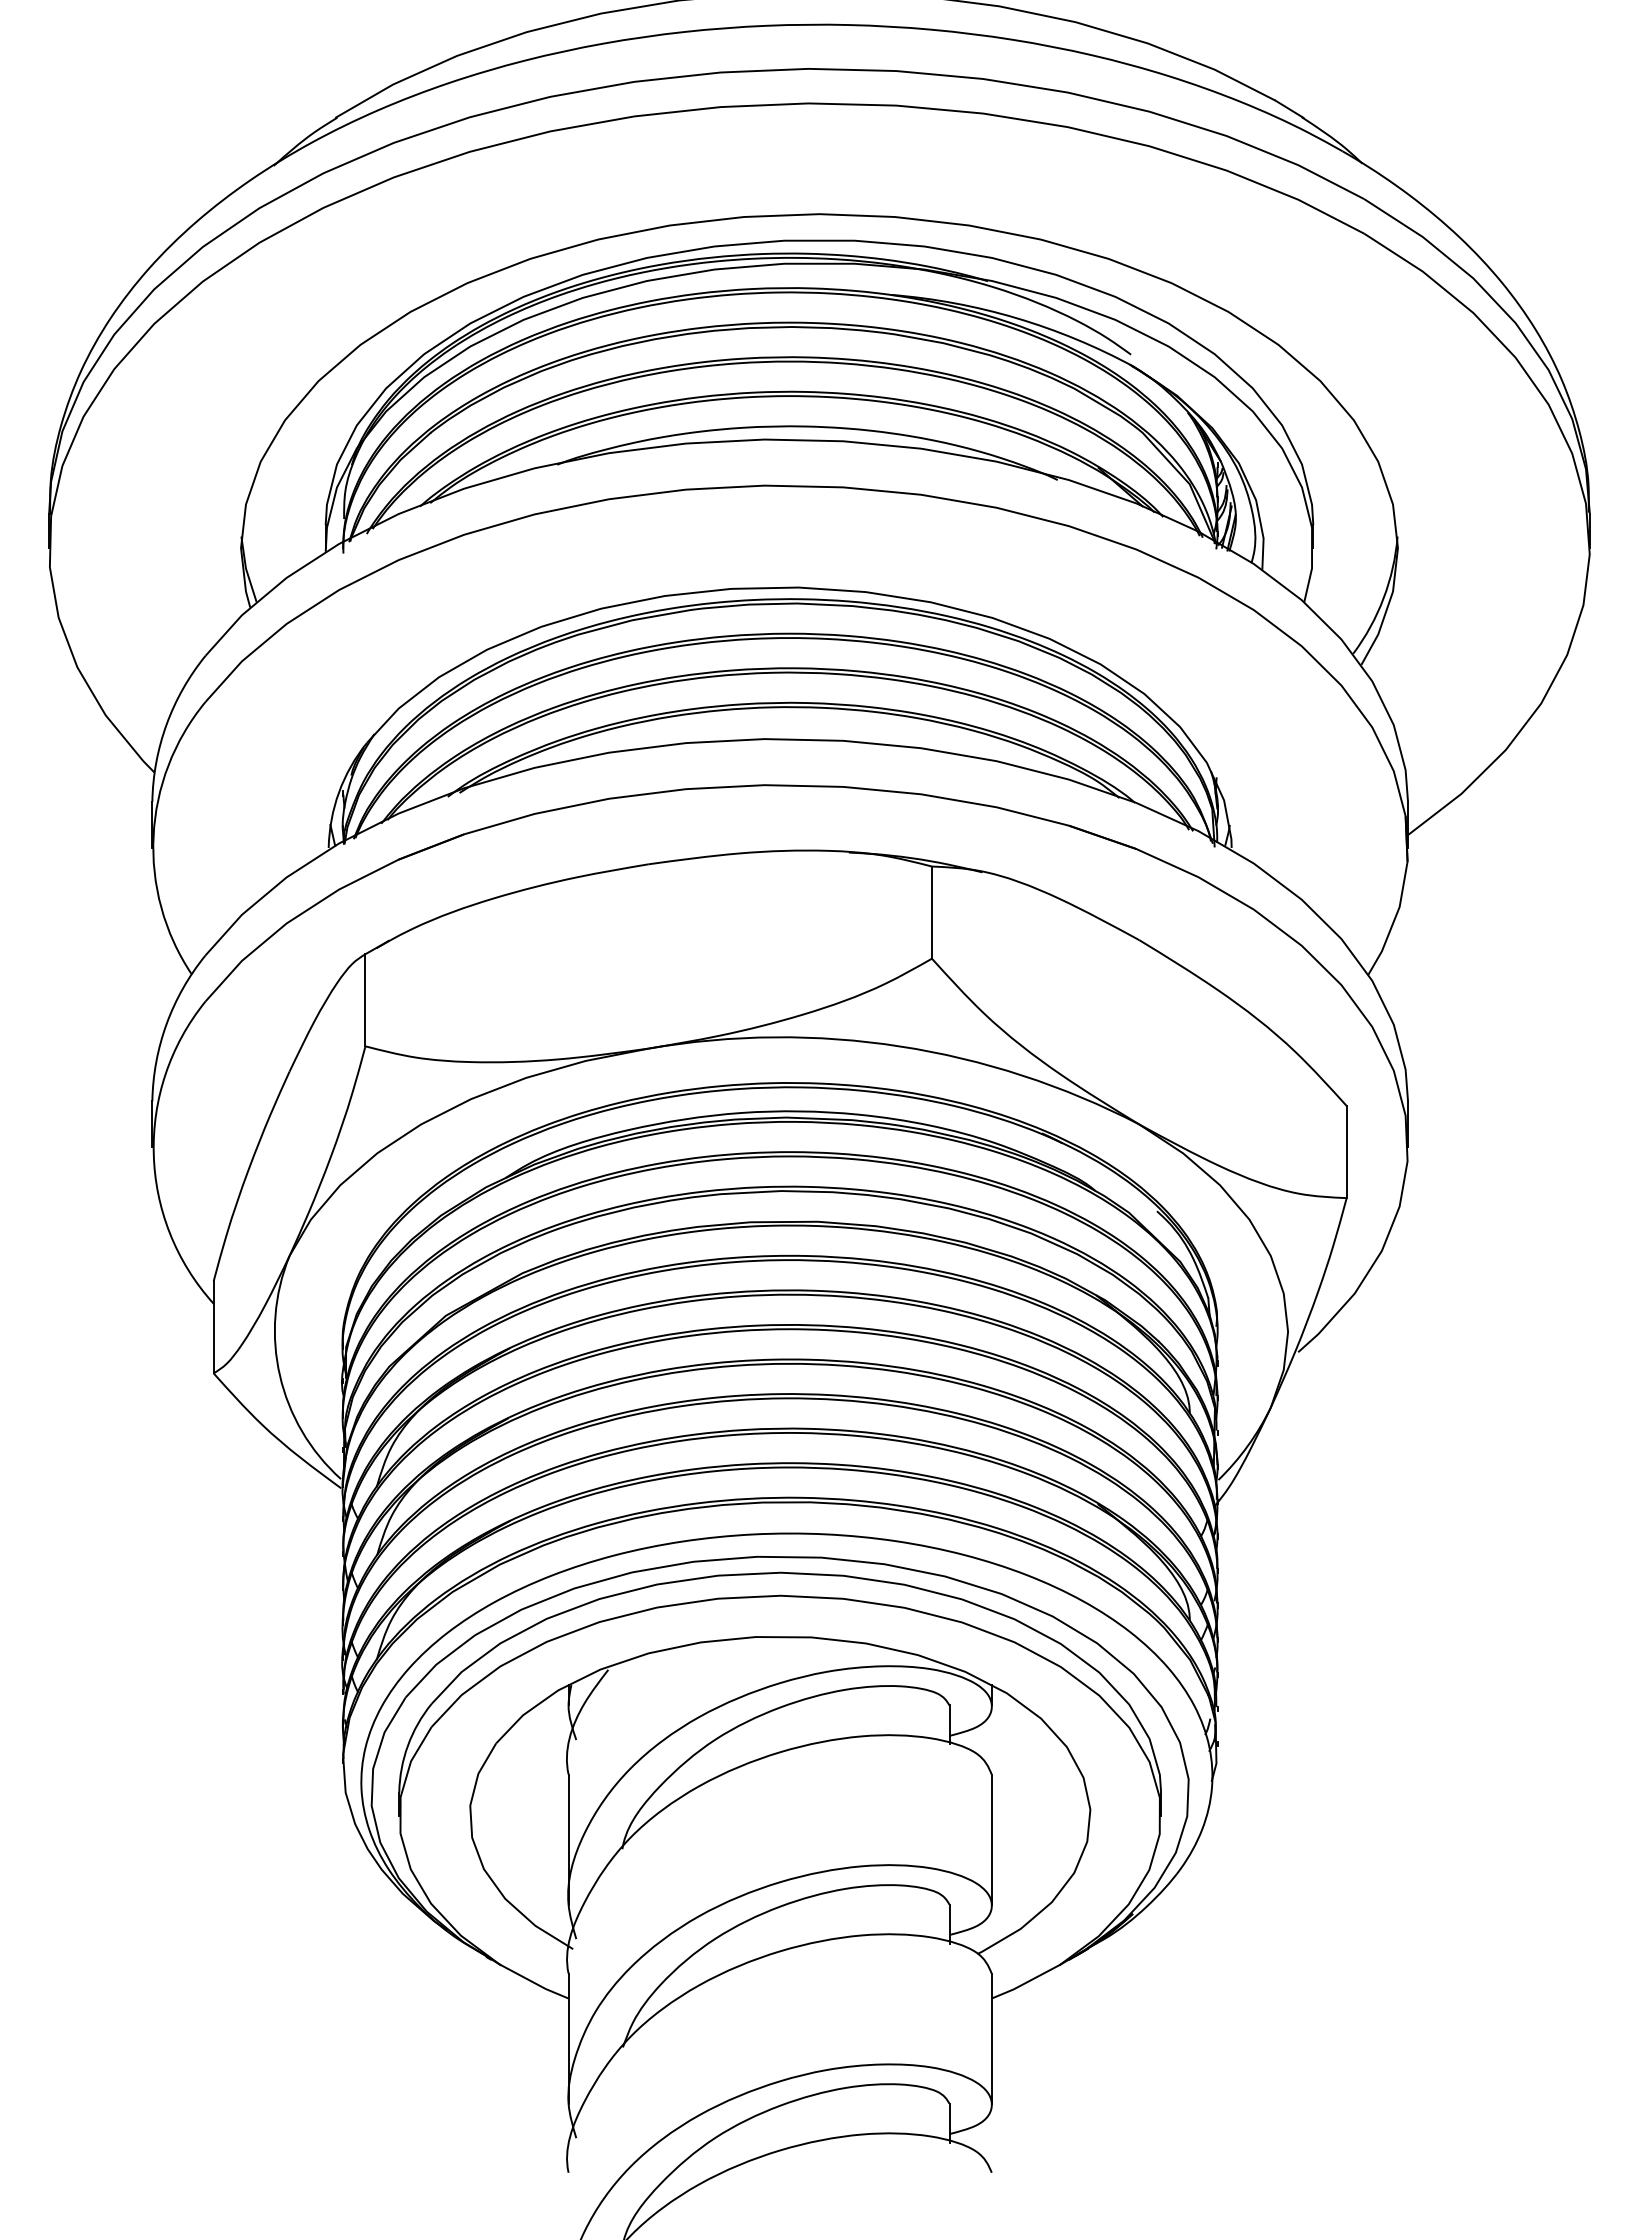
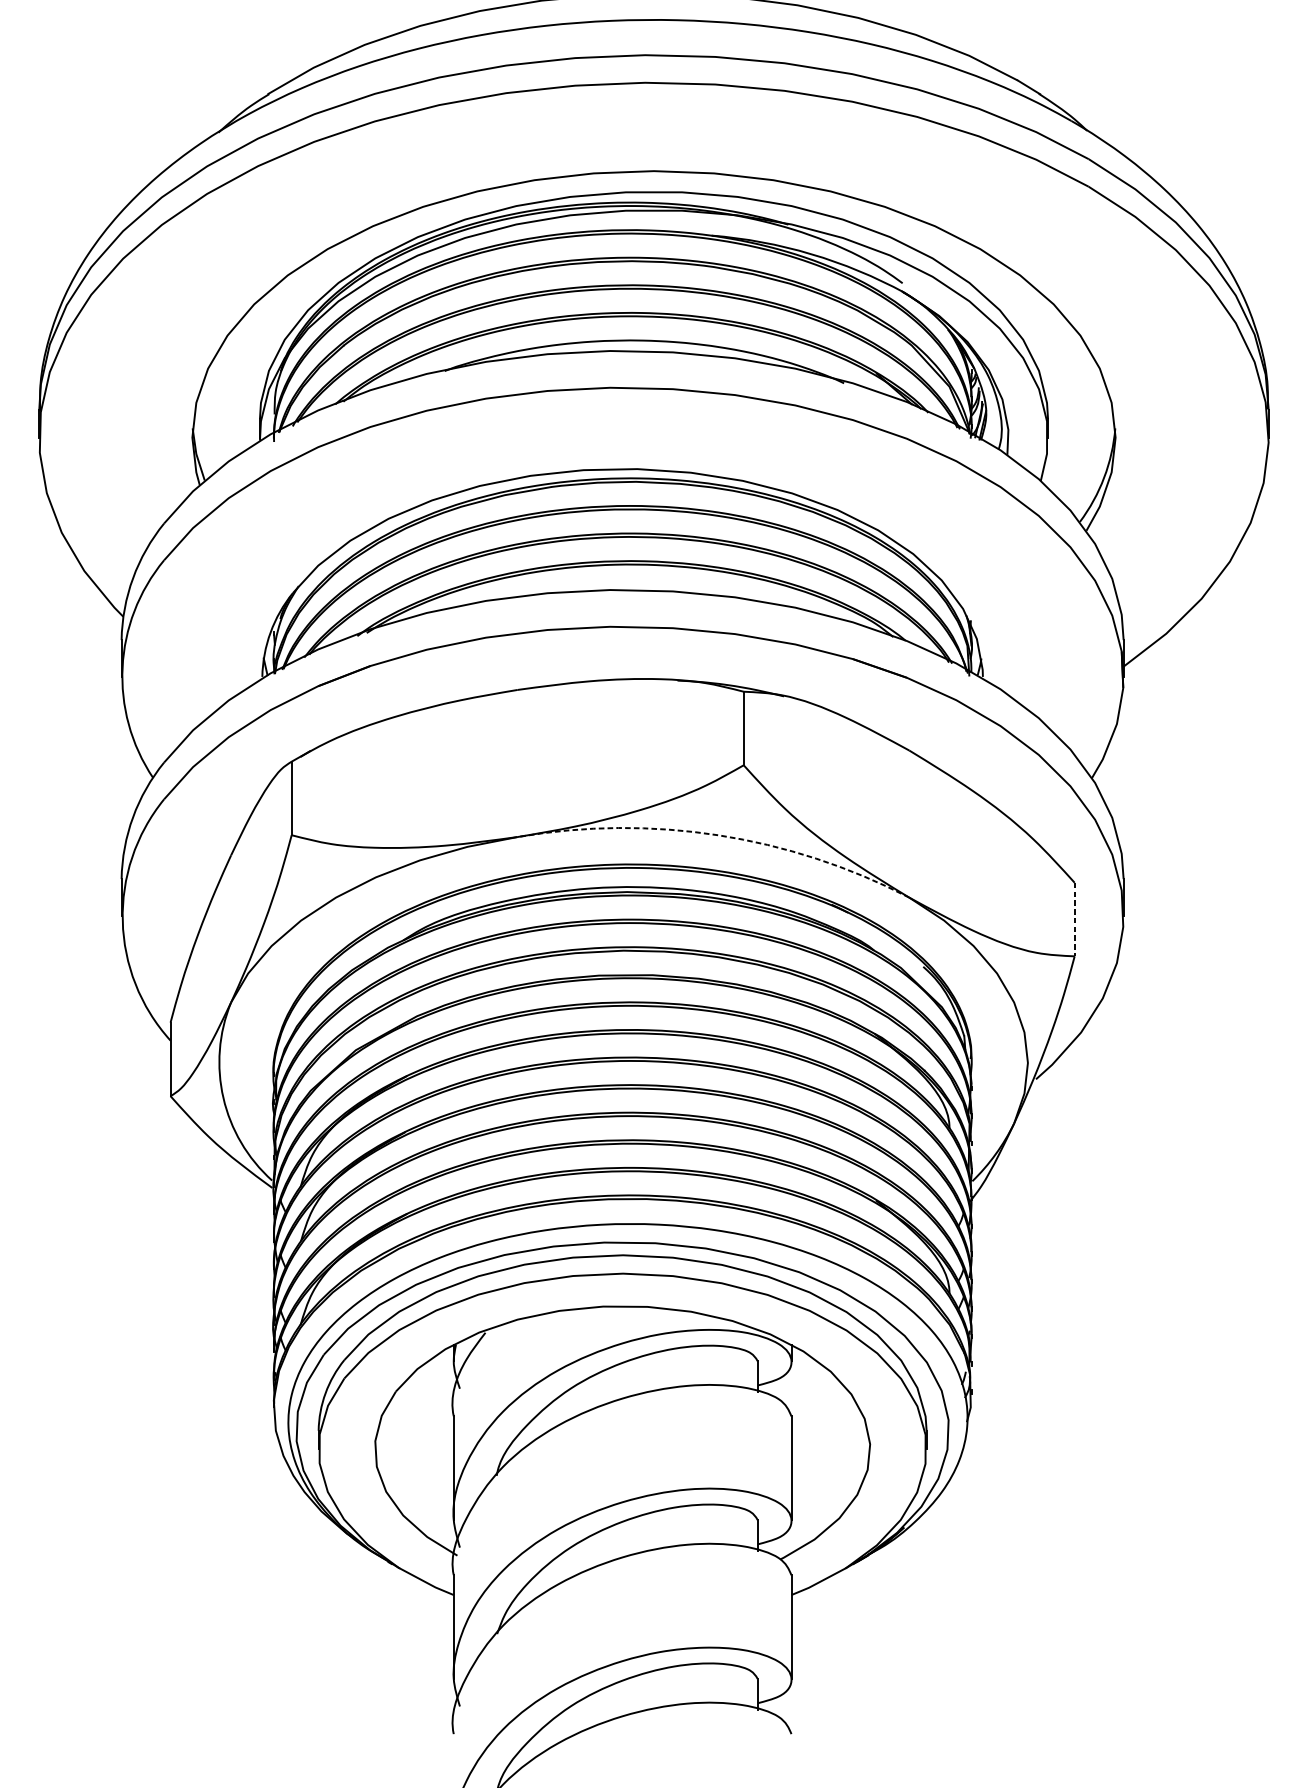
arc: (900, 1046) -> (718, 835), solid -> dashed
line: (1346, 1152) -> (1074, 919), solid -> dashed

